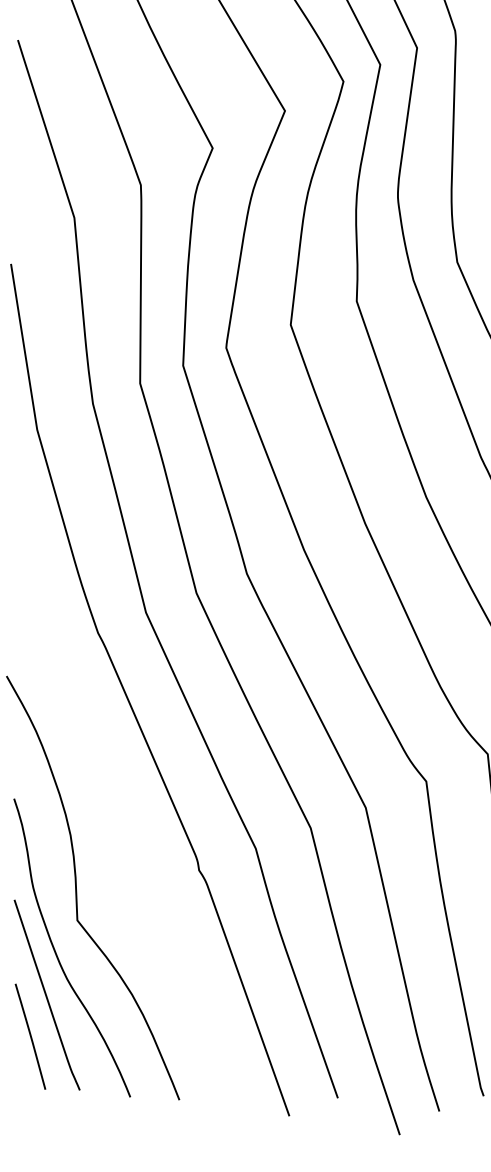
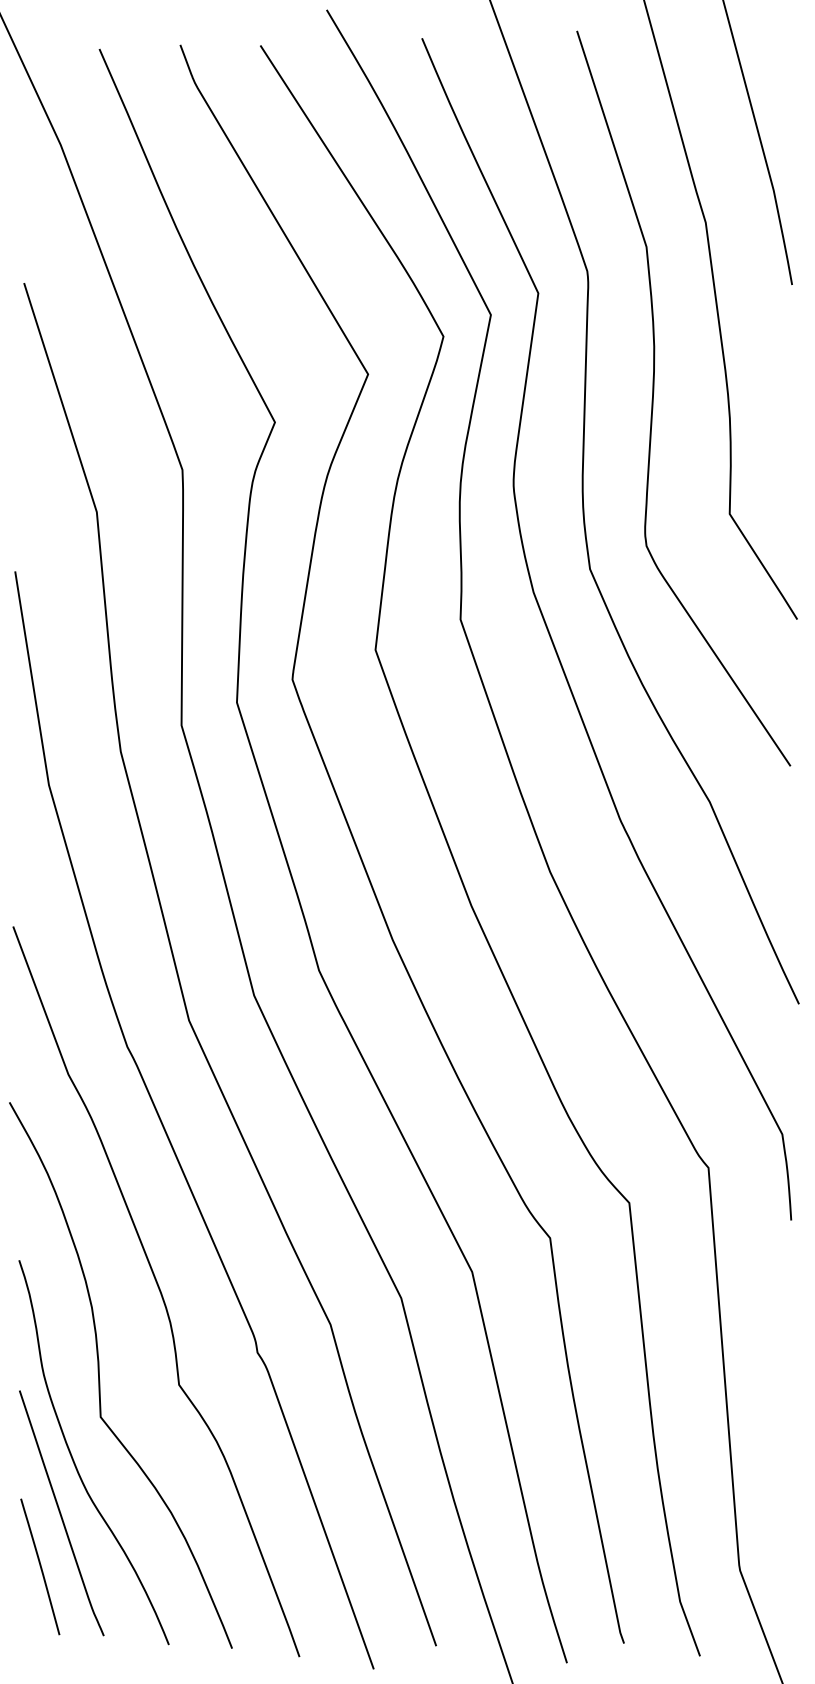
curve: (122, 821) -> (158, 1289), added

